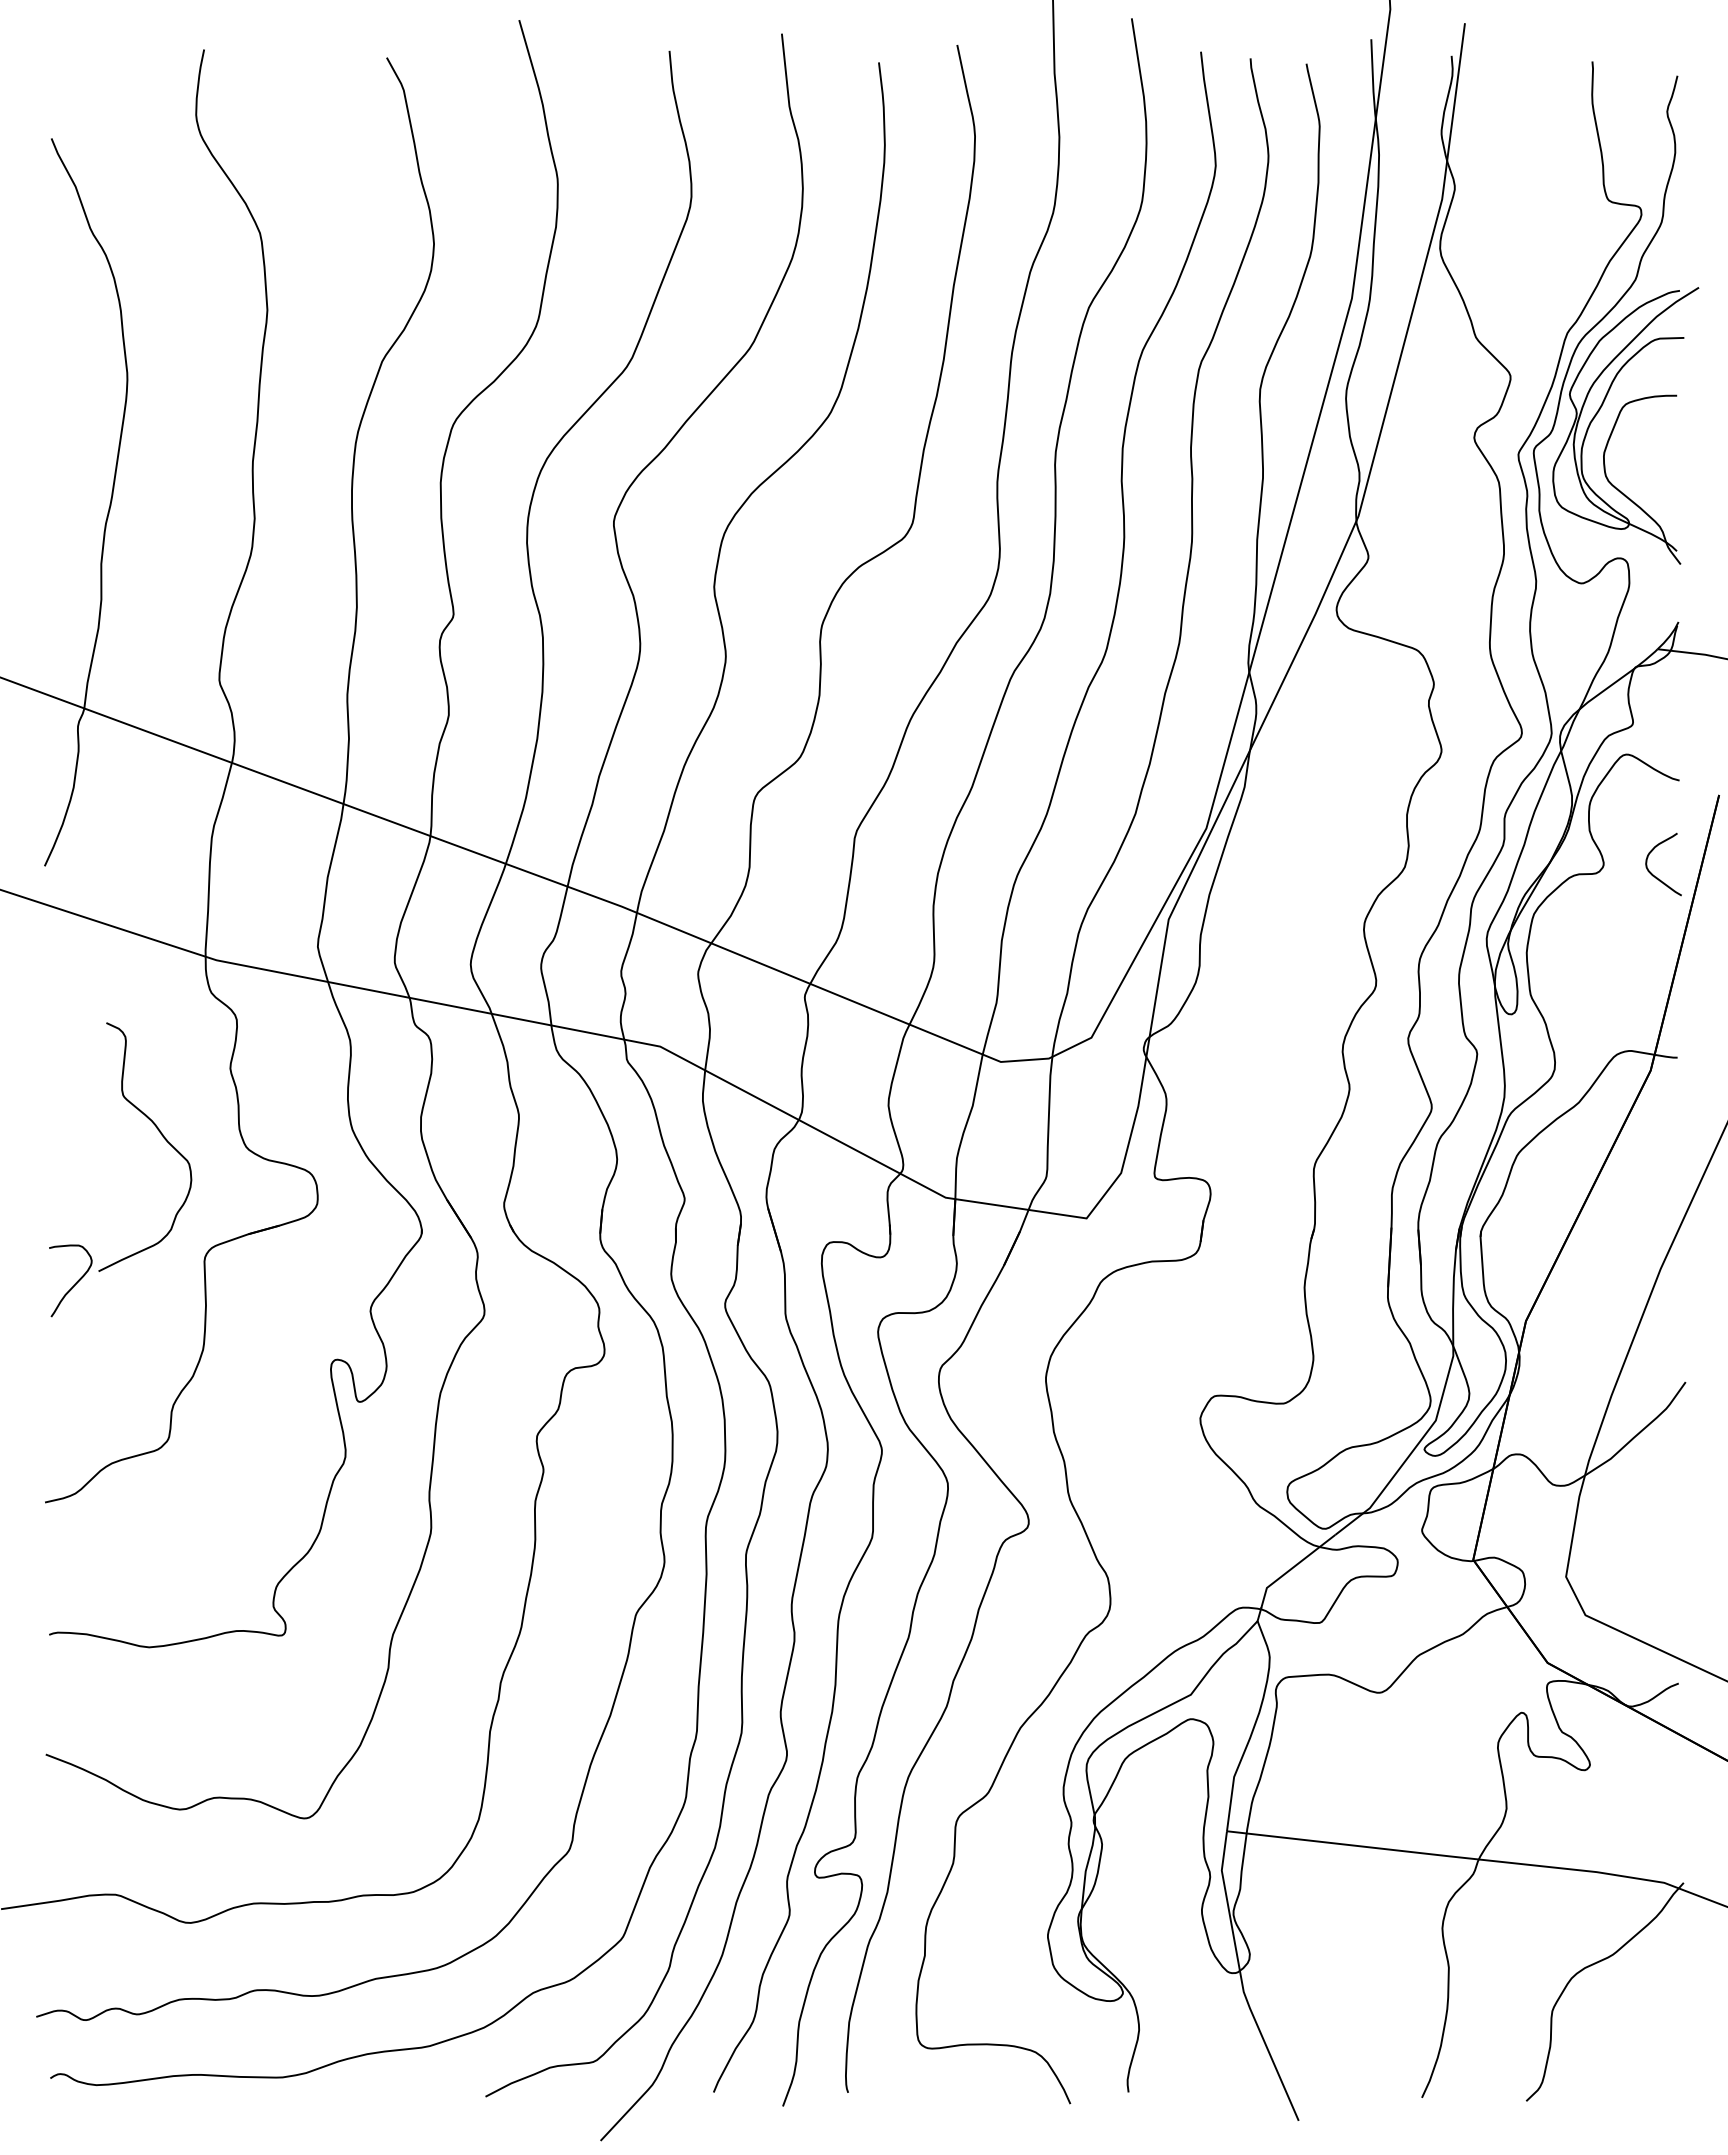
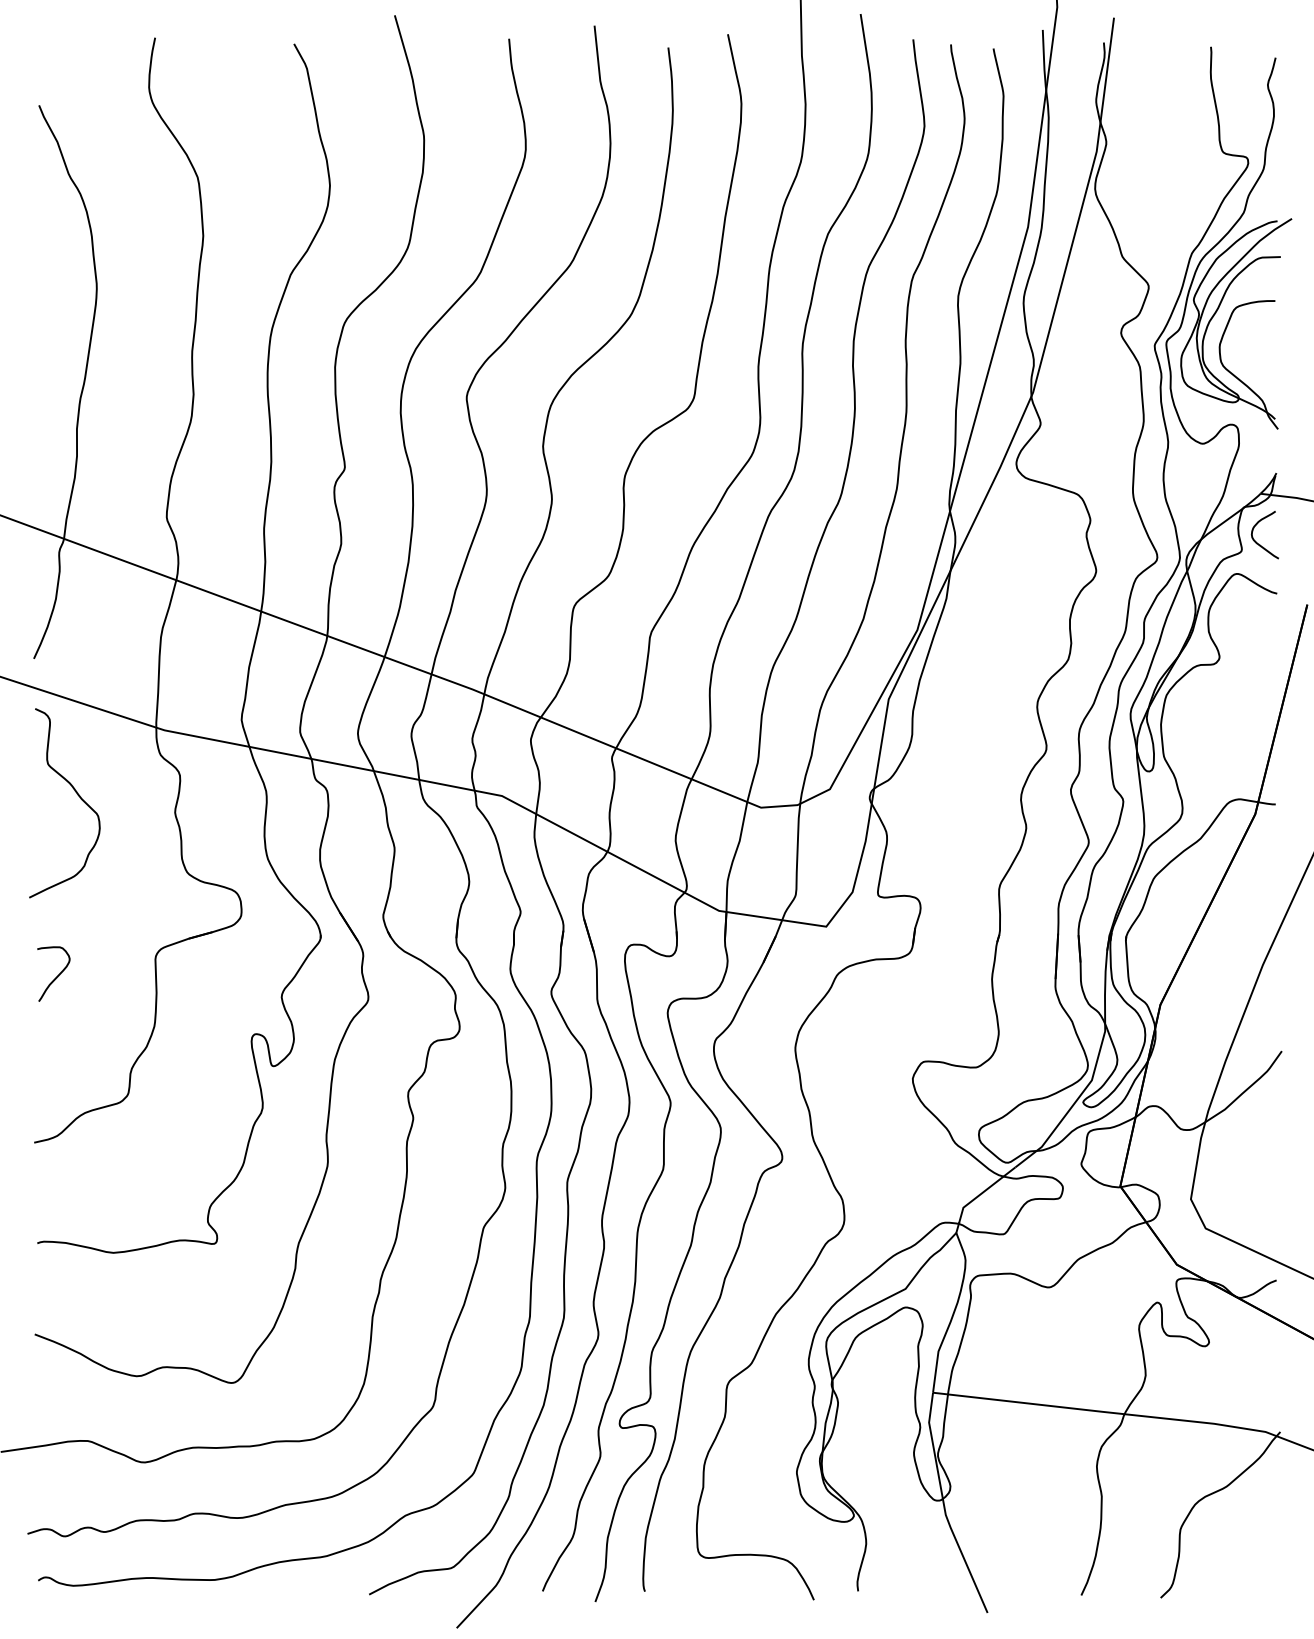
curve: (1656, 876) -> (1259, 544), moved
curve: (161, 1135) -> (77, 794), moved

